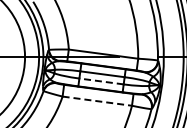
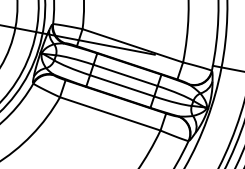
line: (101, 81) -> (122, 85), dashed -> solid
line: (97, 101) -> (110, 114), dashed -> solid

